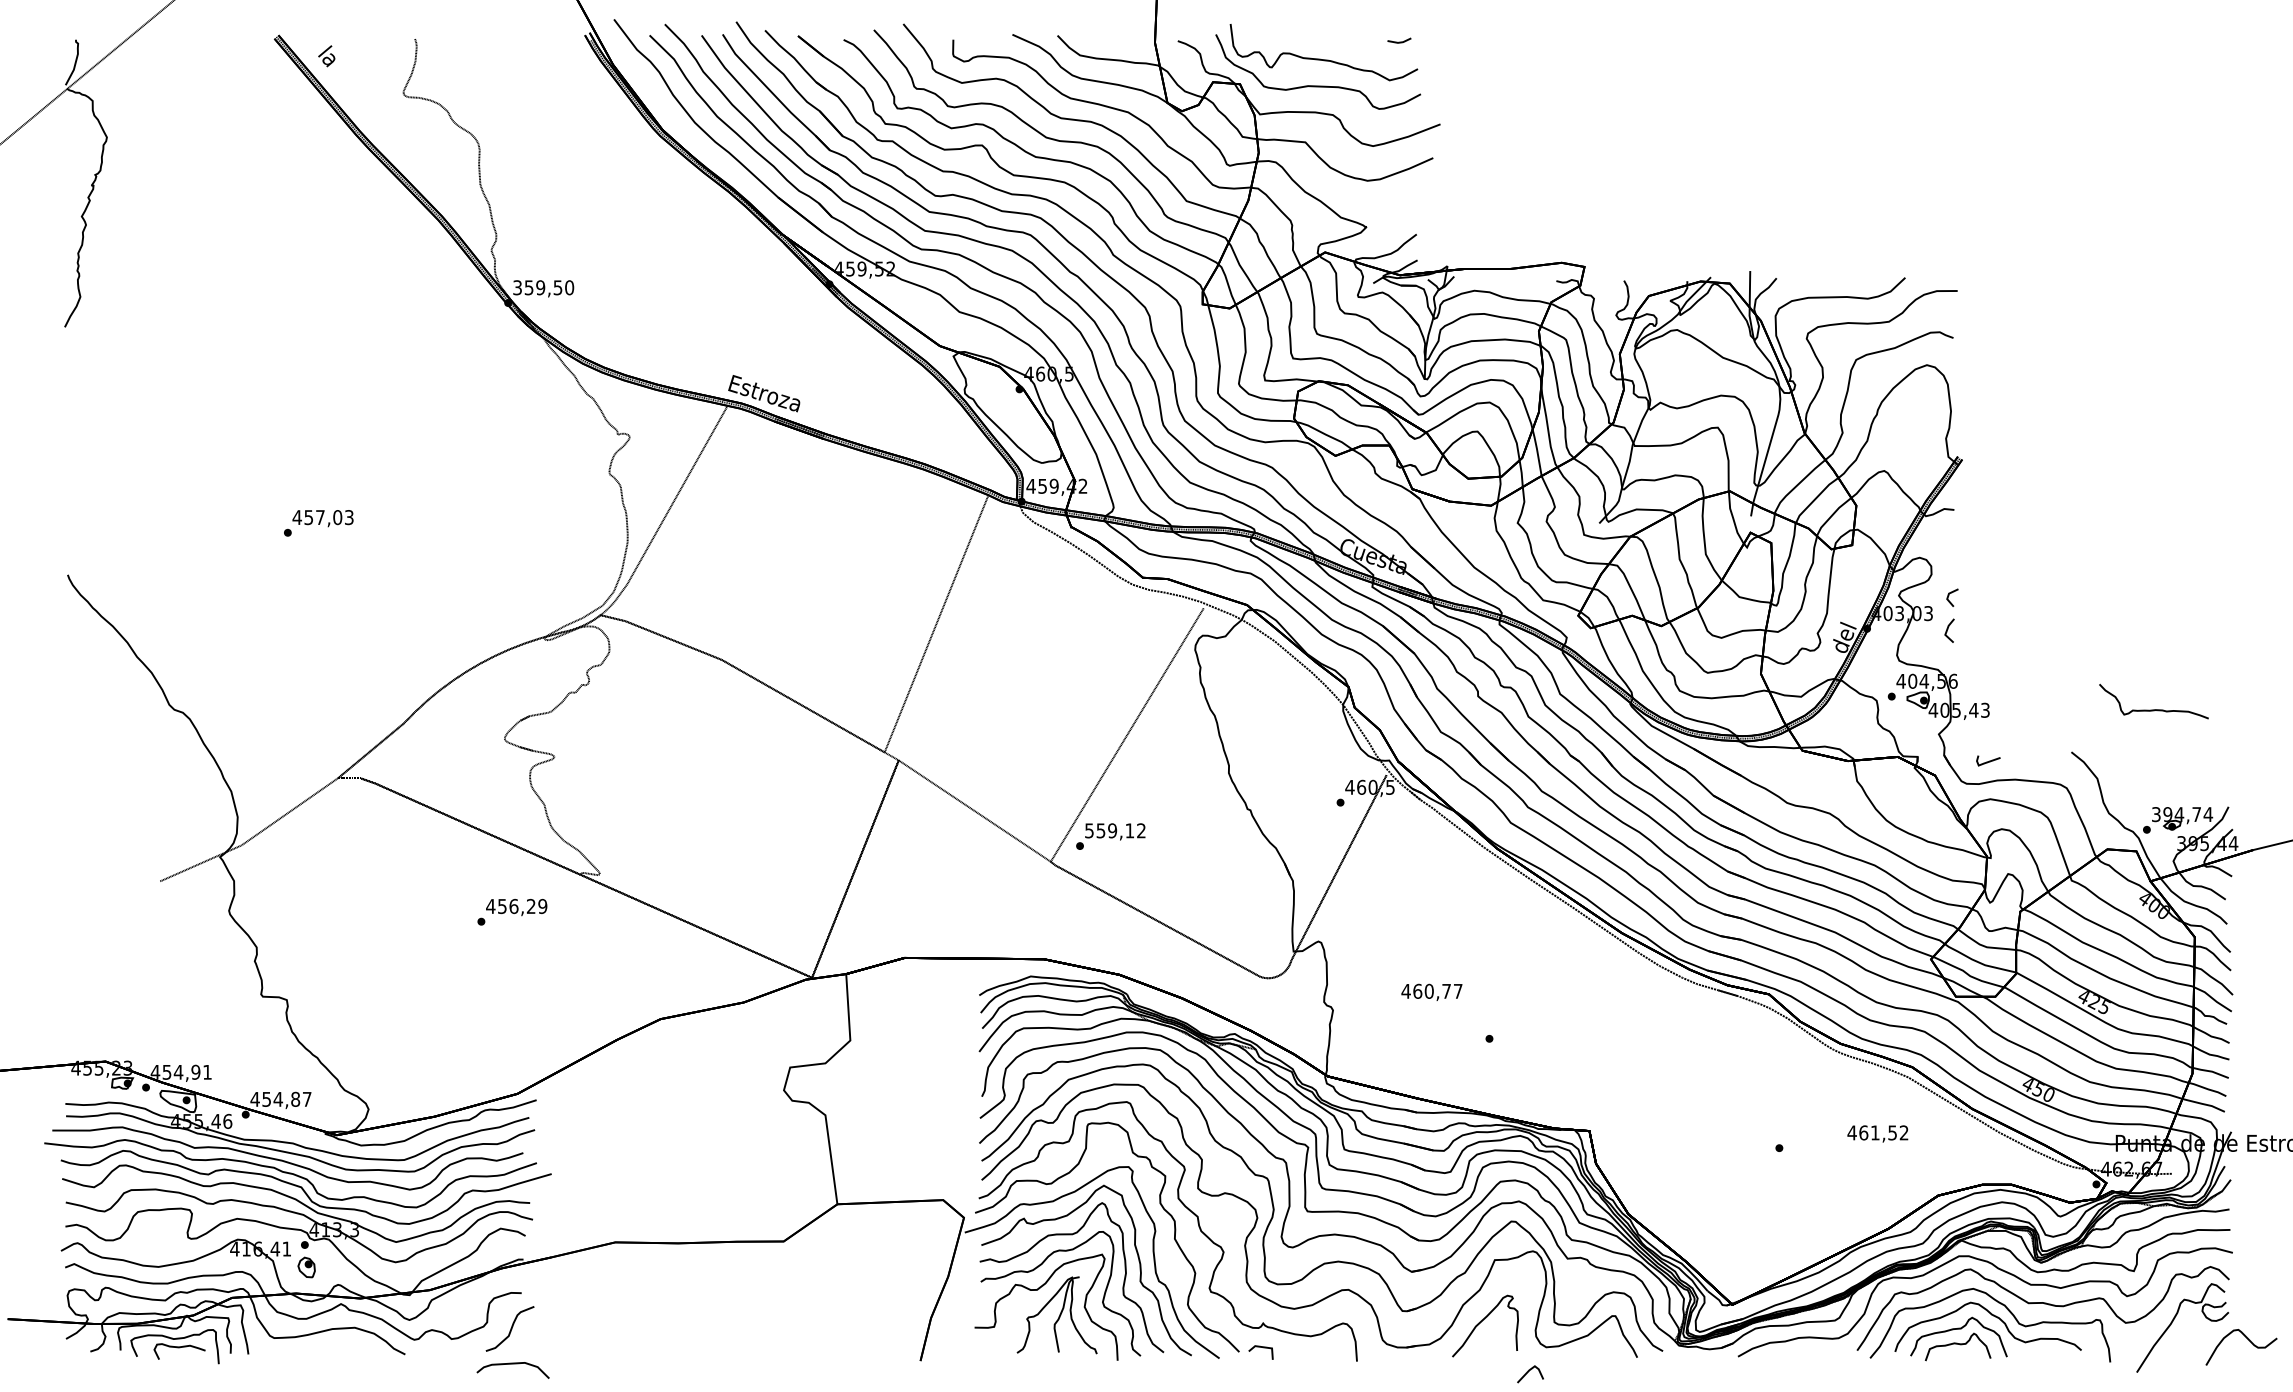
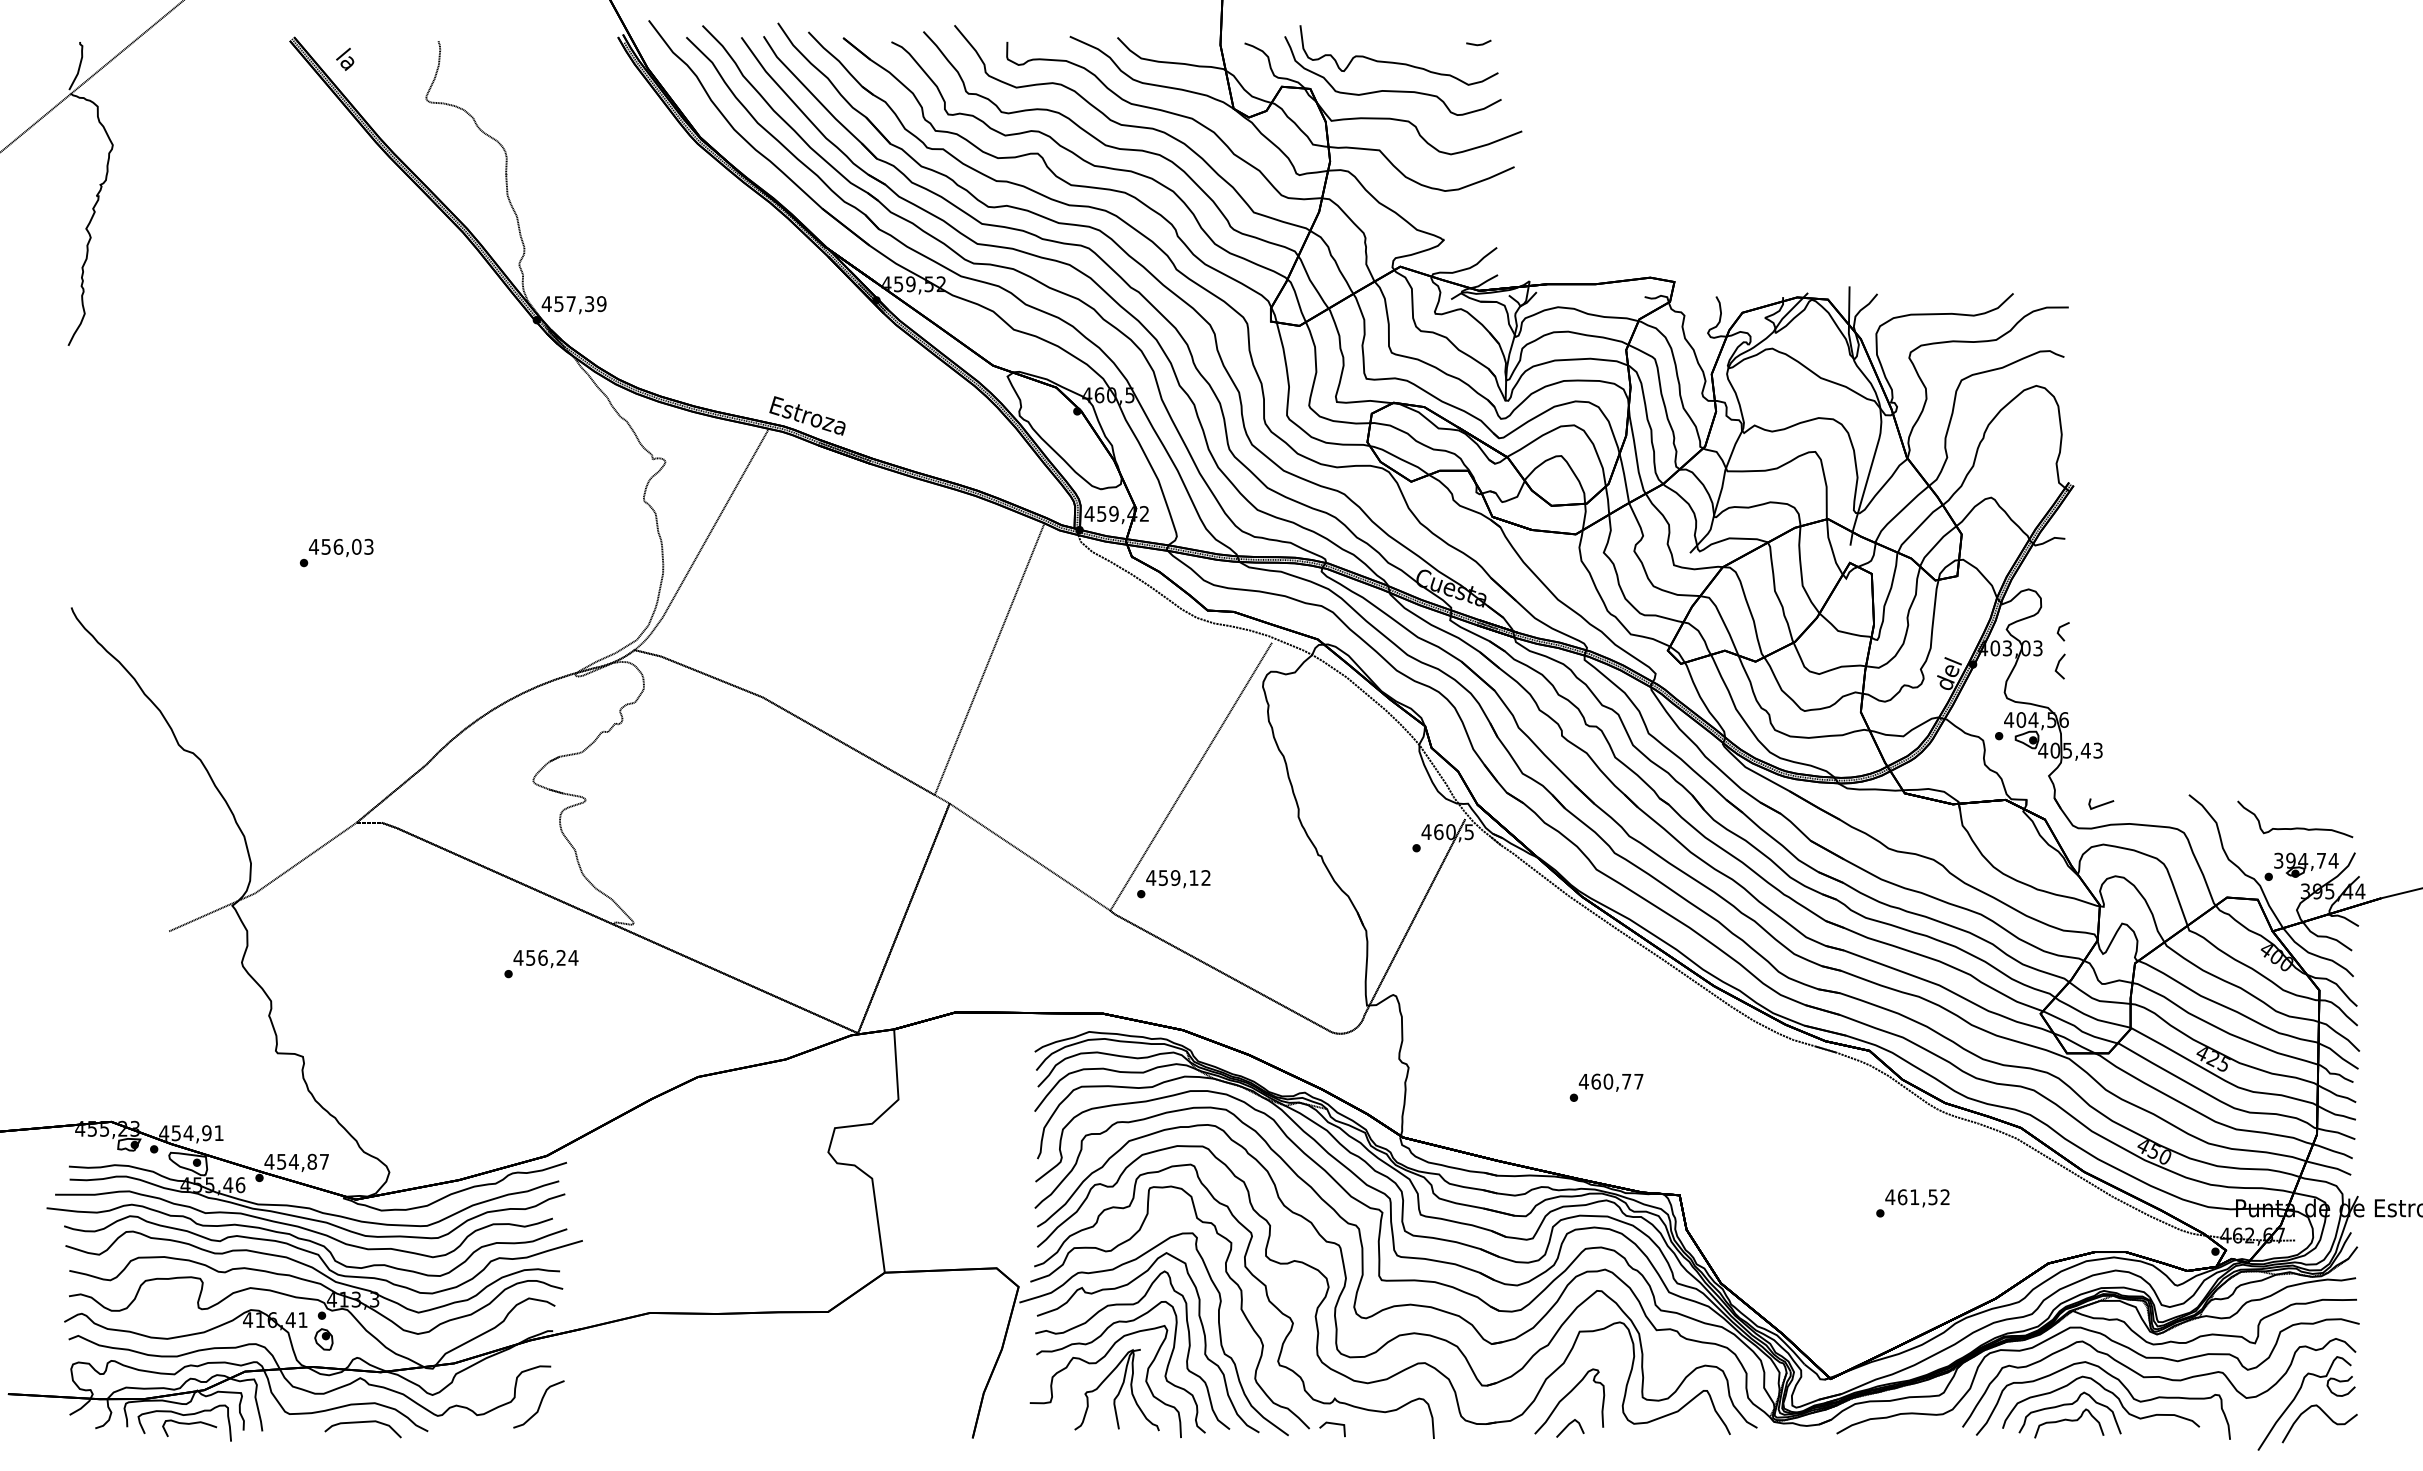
text: (542, 288) -> (573, 304), 359,50 -> 457,39
text: (320, 517) -> (338, 546), 457,03 -> 456,03
curve: (2154, 709) -> (2295, 827), moved
text: (1089, 830) -> (1151, 877), 559,12 -> 459,12
text: (542, 906) -> (573, 957), 456,29 -> 456,24
text: (1431, 992) -> (1610, 1082), moved
text: (1877, 1134) -> (1917, 1198), moved
curve: (2247, 1340) -> (2326, 1416), moved
curve: (509, 1364) -> (359, 1423), moved
line: (1528, 1372) -> (1568, 1426), moved

